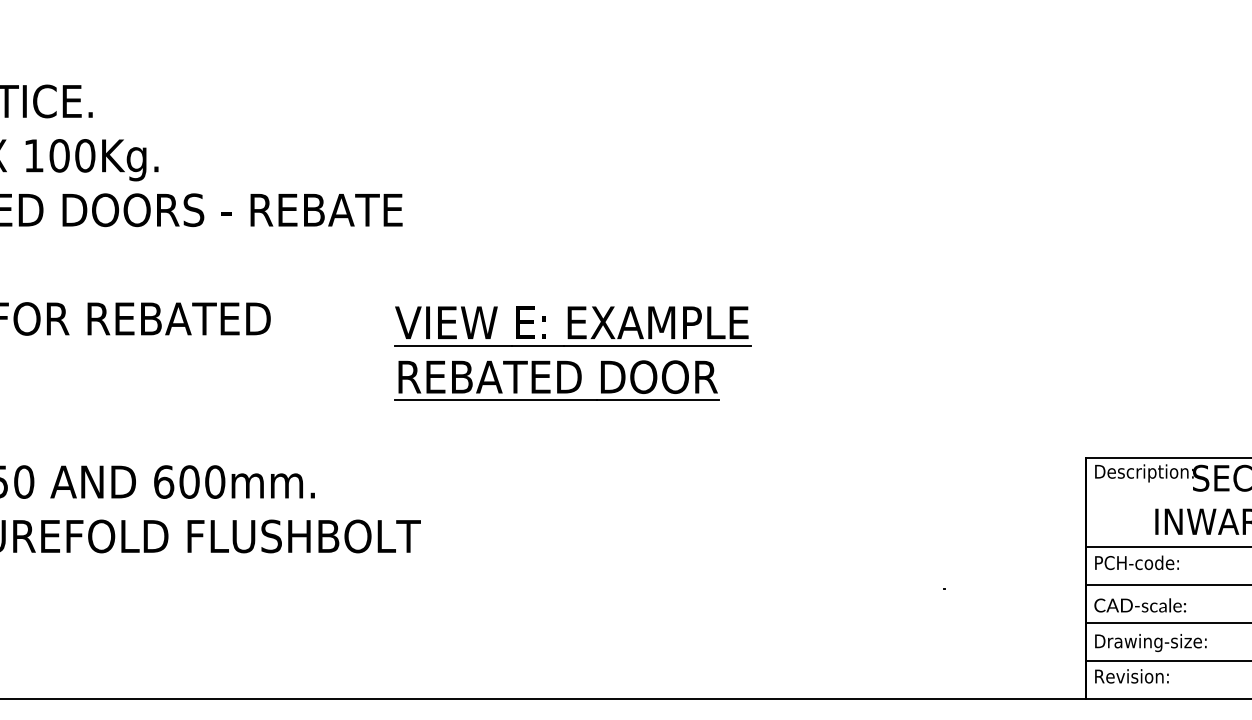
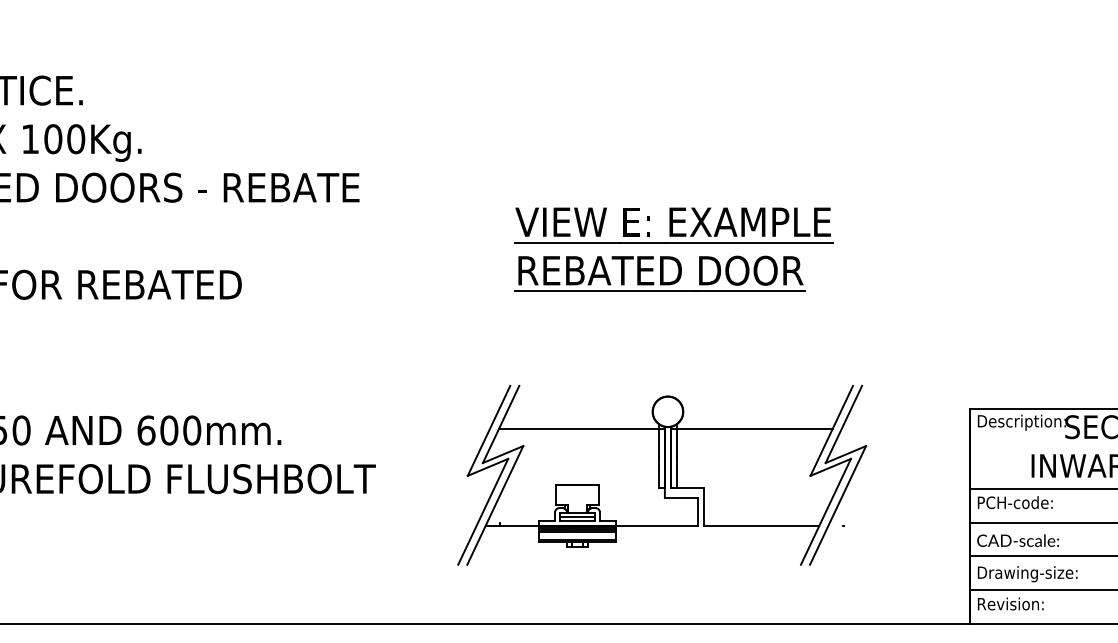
part: (572, 346) -> (673, 243), moved
part: (741, 532) -> (662, 475), added

